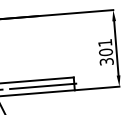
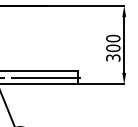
text: (105, 42) -> (113, 38), 301 -> 300

